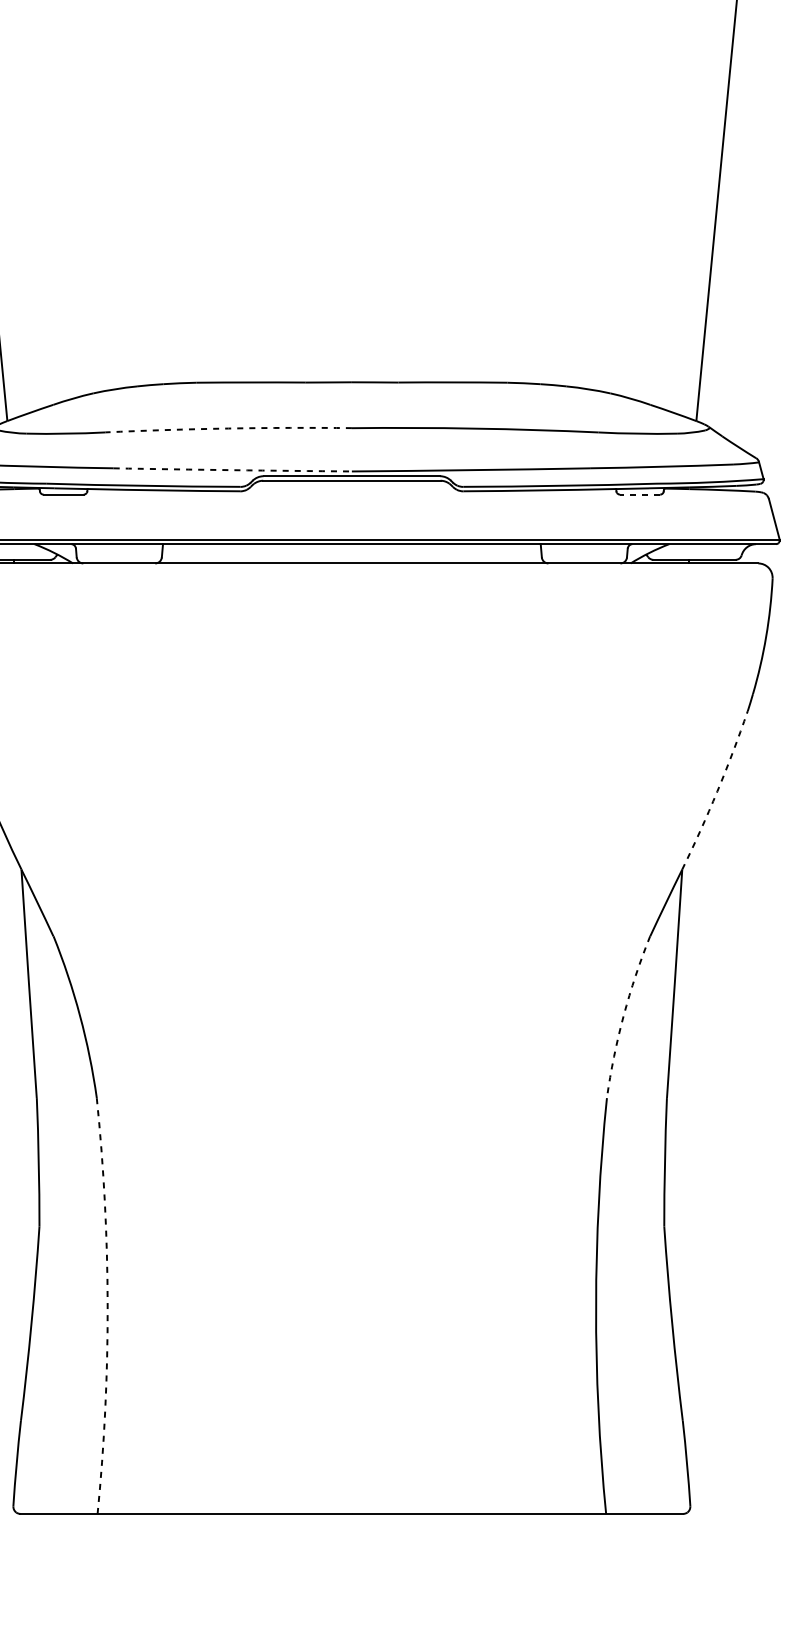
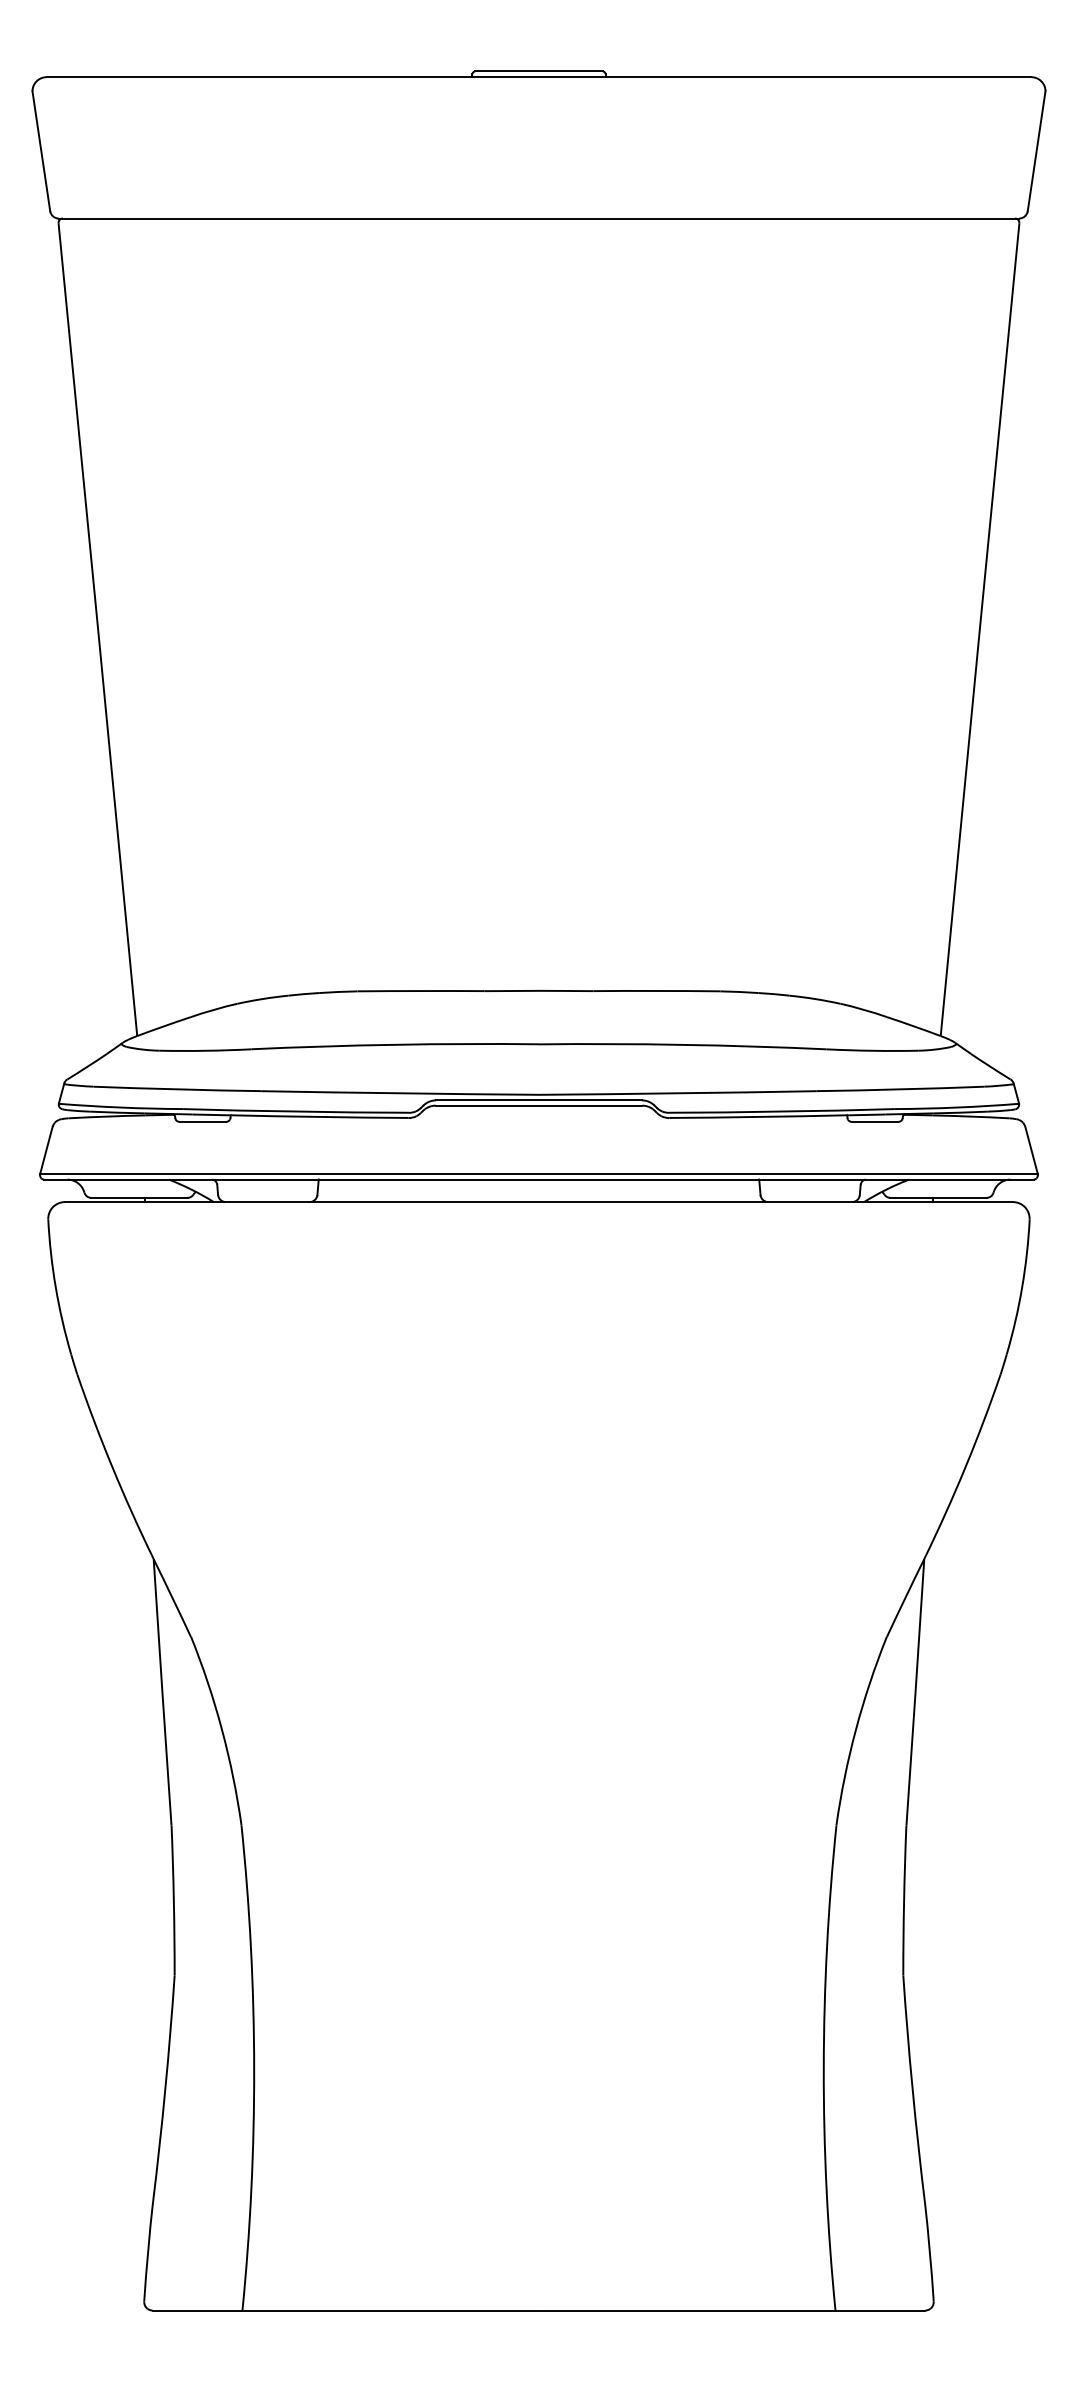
arc: (228, 428) -> (395, 1044), dashed -> solid
arc: (233, 470) -> (400, 1093), dashed -> solid
line: (639, 494) -> (874, 1121), dashed -> solid
arc: (717, 791) -> (965, 1467), dashed -> solid
arc: (623, 1015) -> (855, 1729), dashed -> solid
arc: (107, 1306) -> (254, 2068), dashed -> solid

